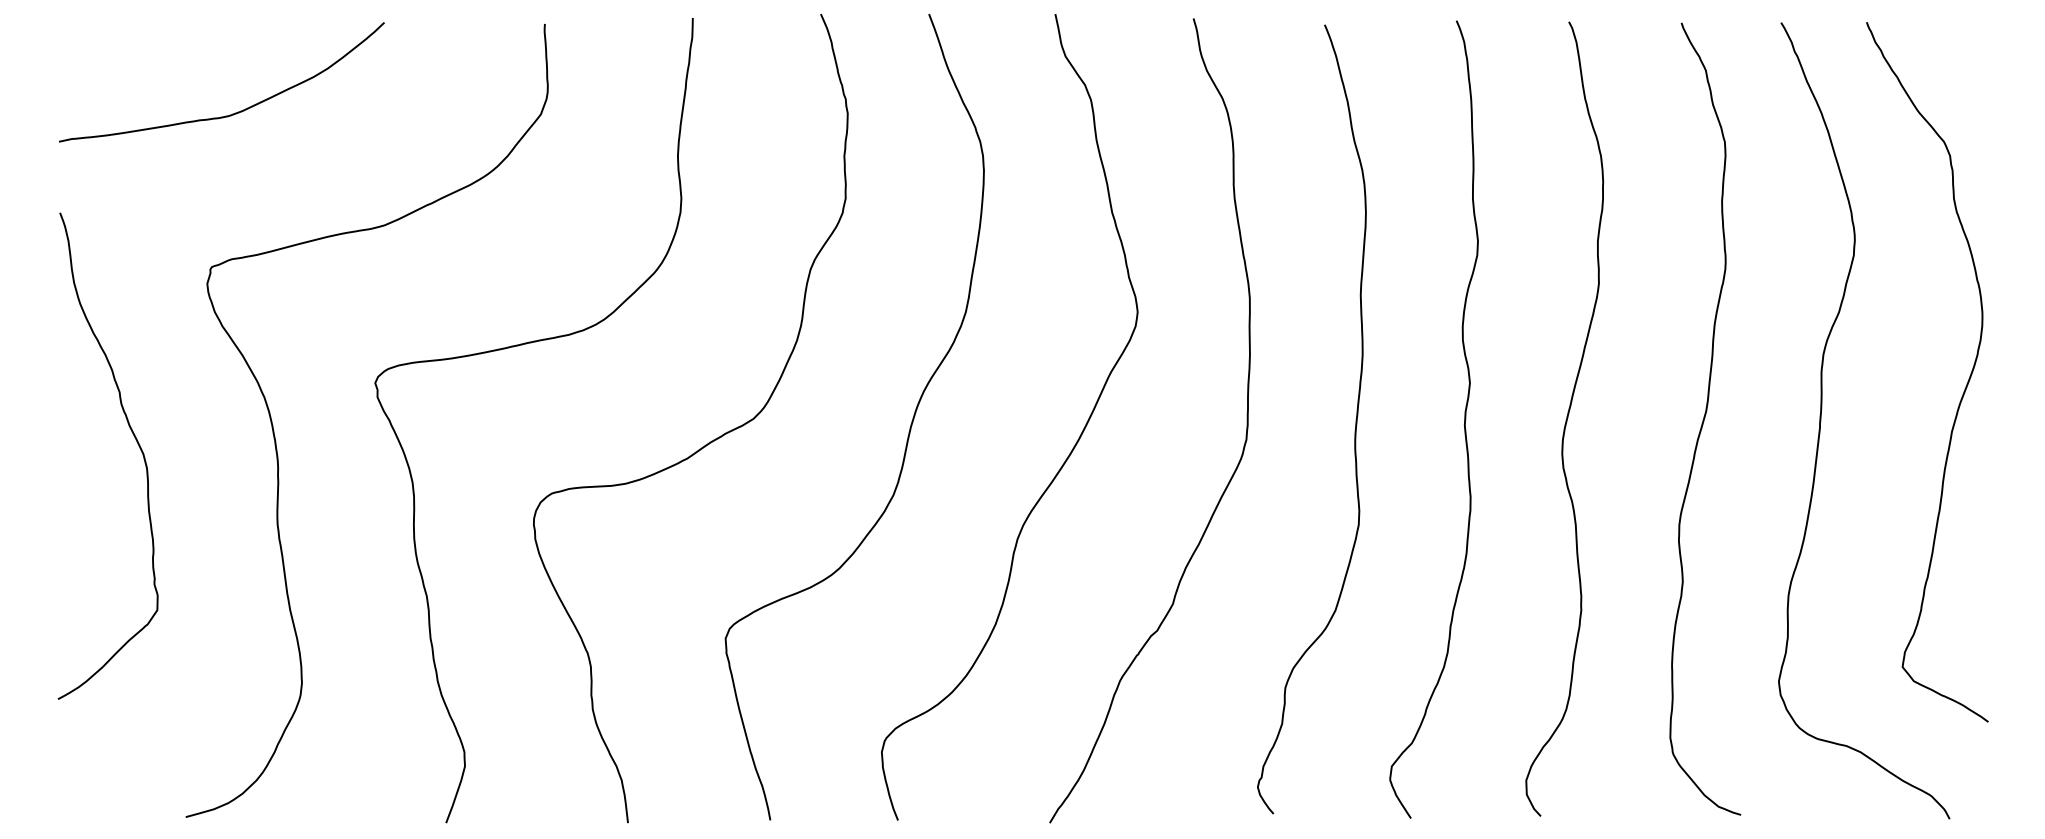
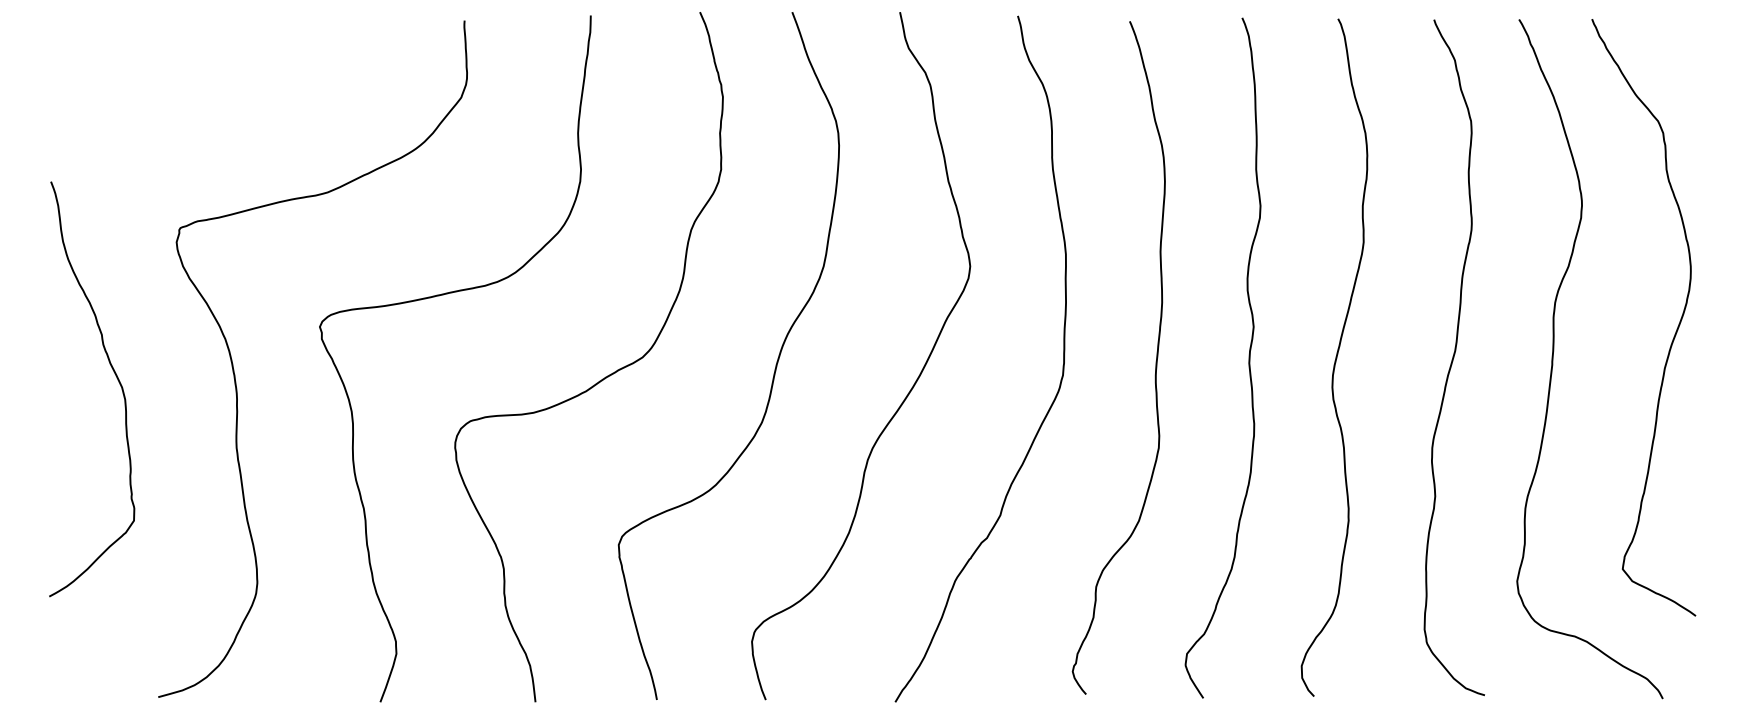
curve: (232, 113) -> (198, 96), removed

